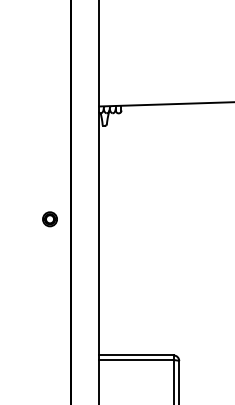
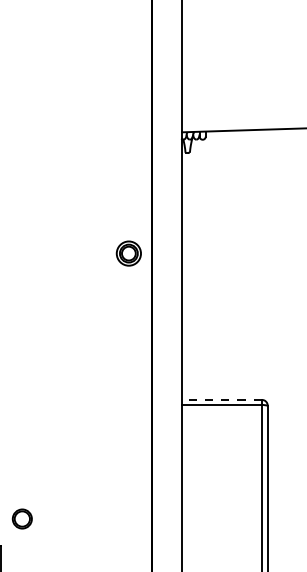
part: (49, 219) -> (128, 253), size x1.6
line: (136, 355) -> (221, 399), solid -> dashed

